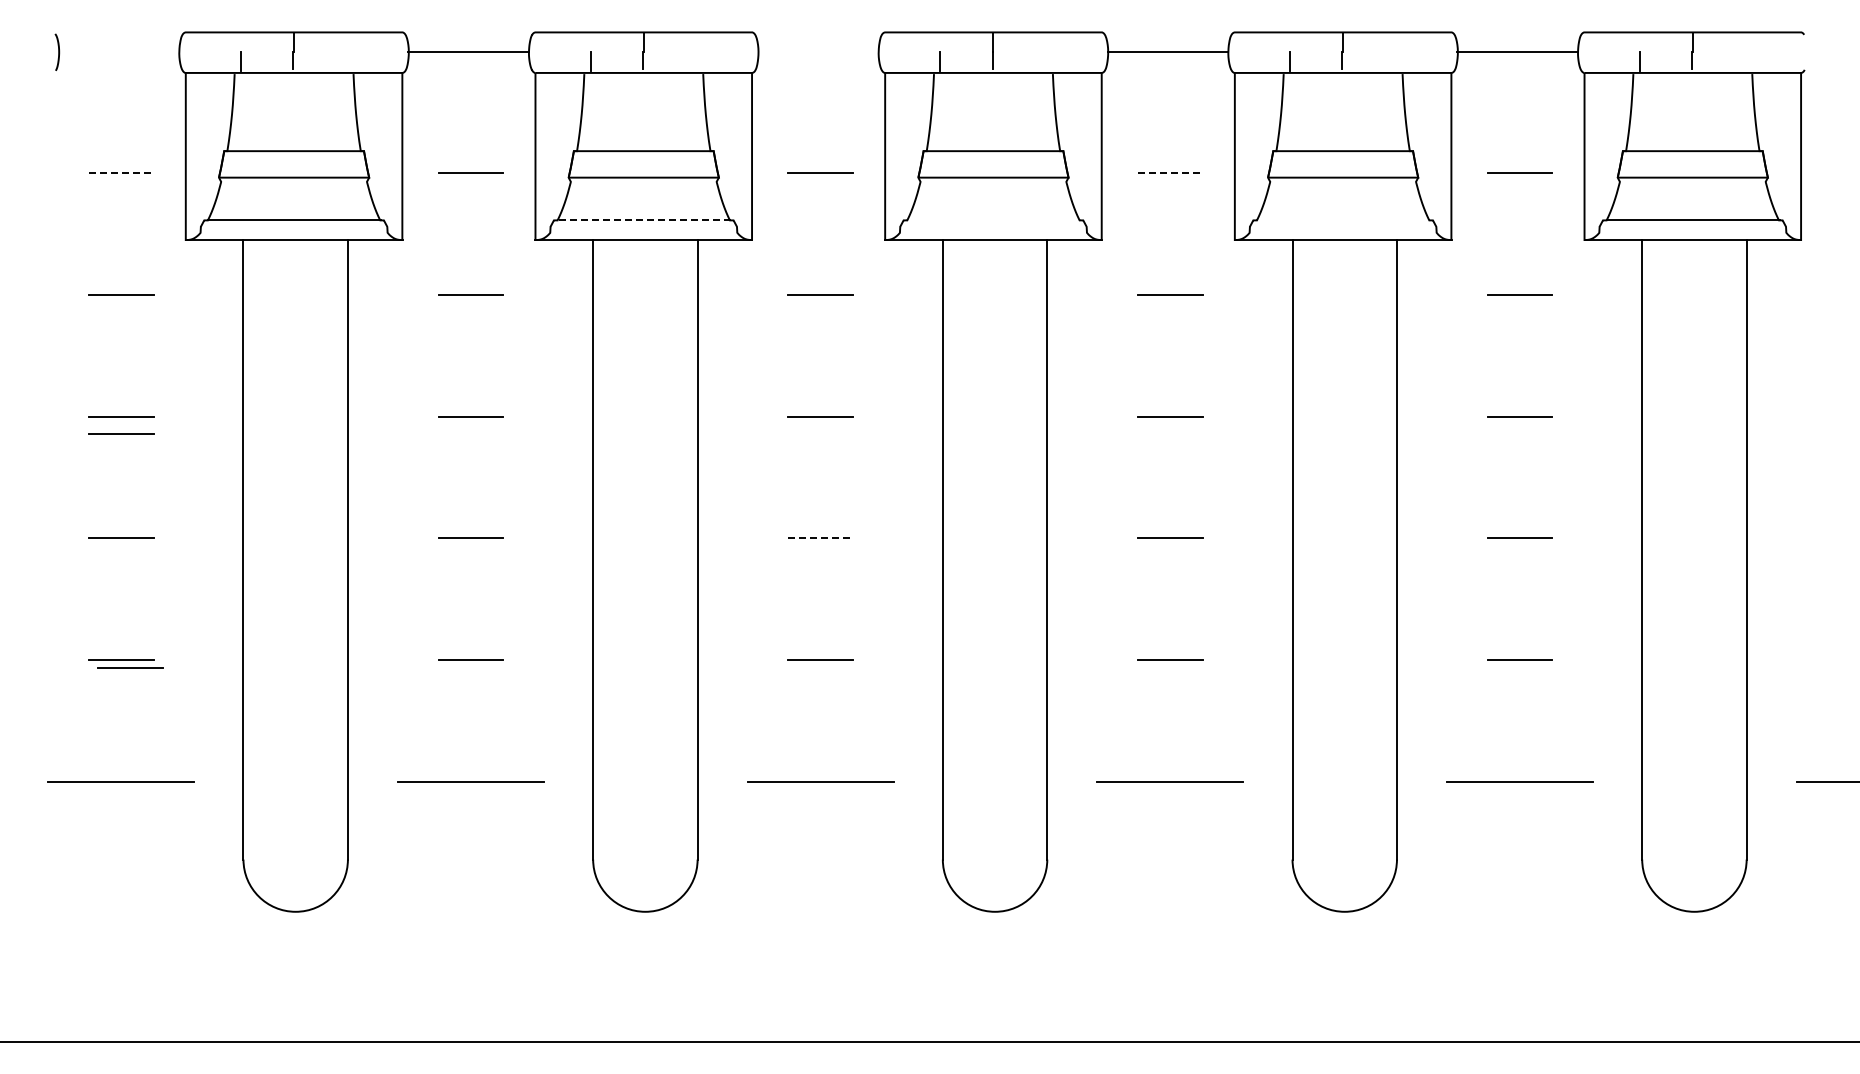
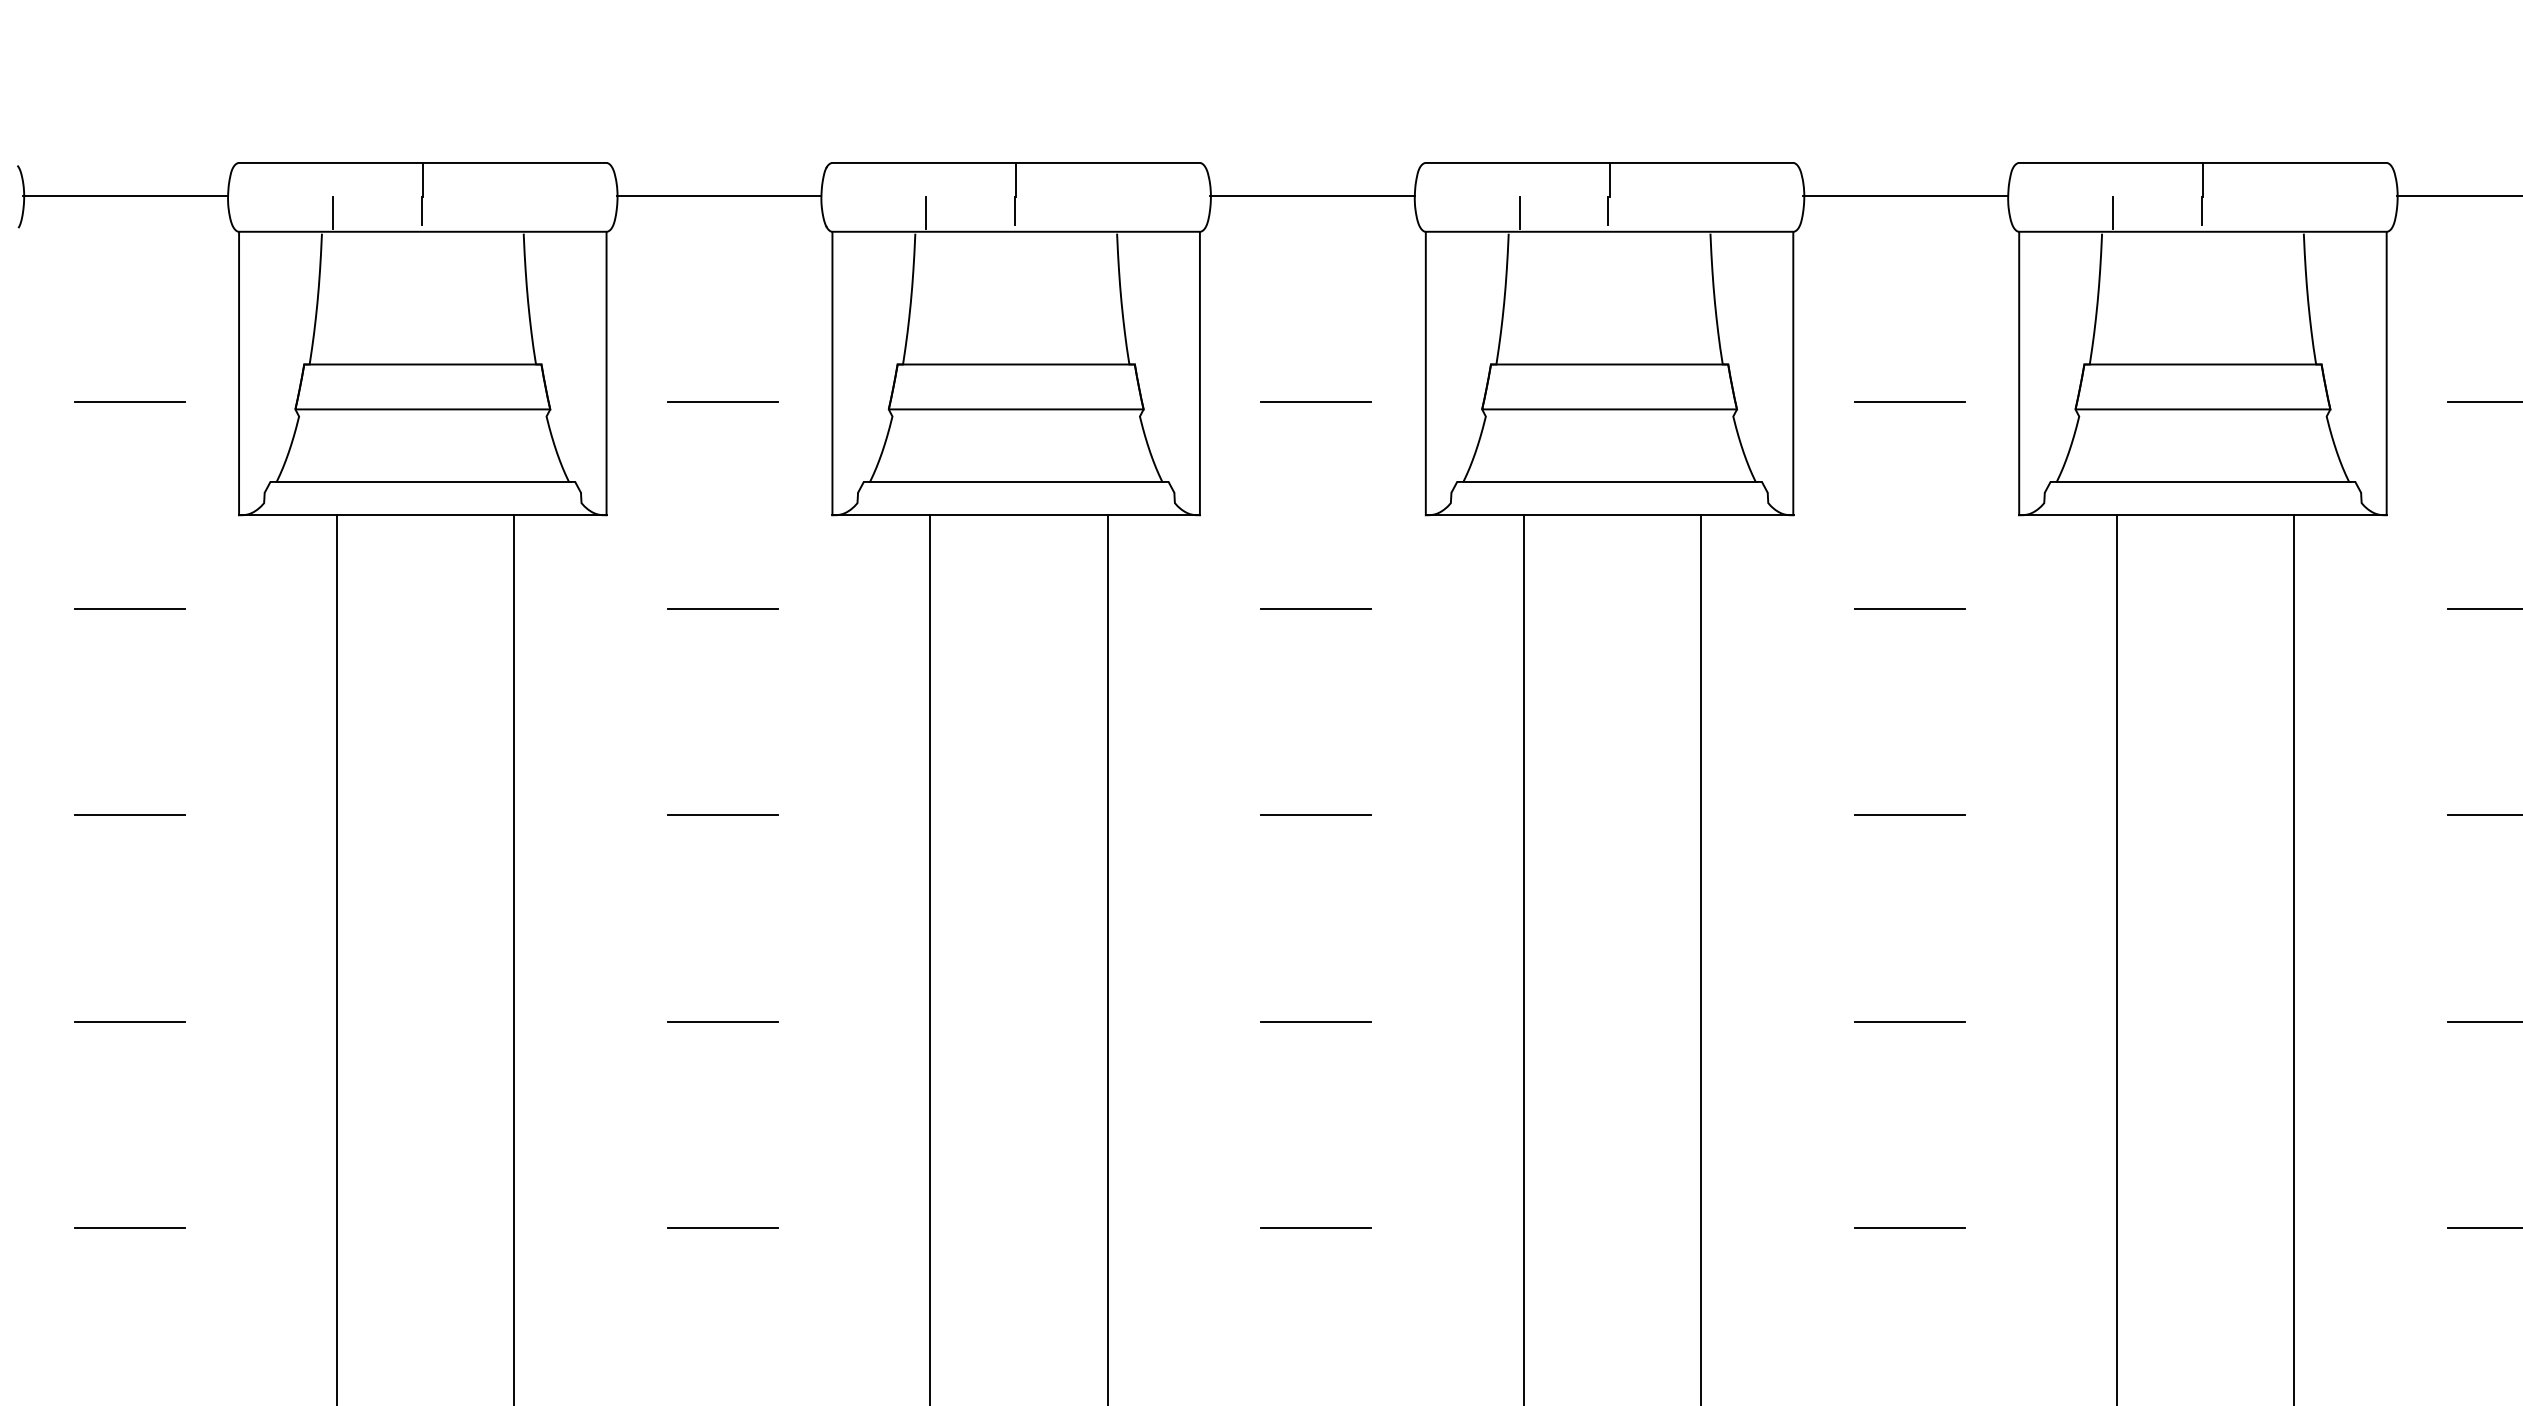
line: (118, 51) -> (124, 195), added
line: (818, 51) -> (1312, 195), added
line: (121, 173) -> (129, 402), dashed -> solid
line: (1170, 173) -> (1910, 402), dashed -> solid
line: (643, 220) -> (1015, 482), dashed -> solid
line: (993, 220) -> (1609, 482), added
line: (1343, 220) -> (2203, 482), added
line: (121, 433) -> (129, 843), removed
line: (821, 538) -> (1317, 1021), dashed -> solid
line: (130, 667) -> (145, 1240), removed

